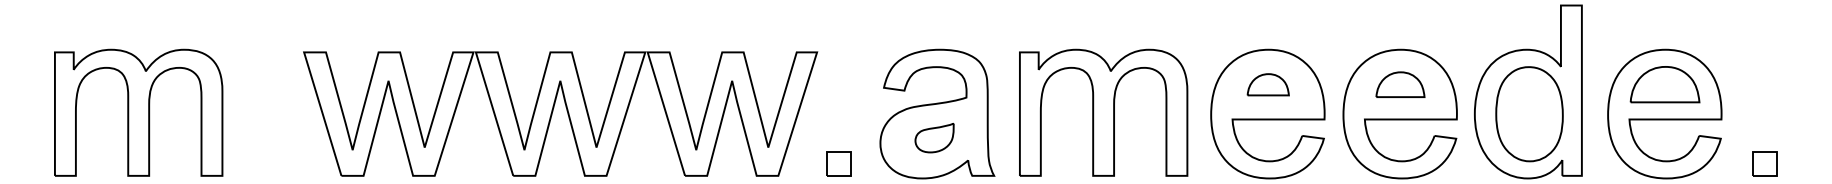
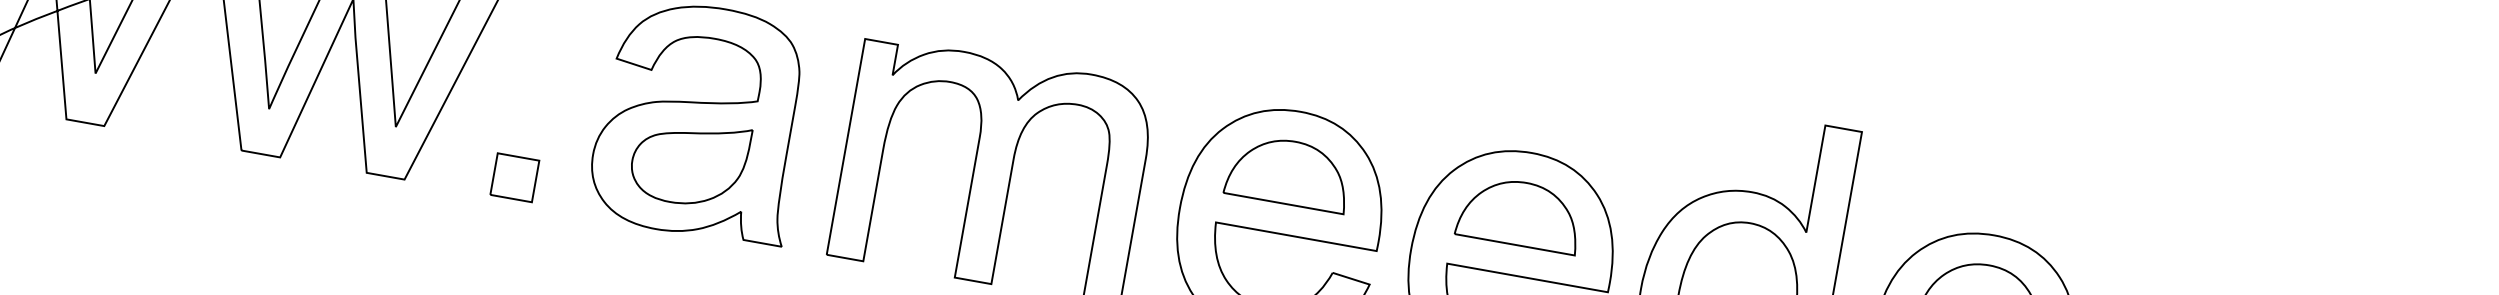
part: (1268, 84) -> (1289, 172), size x1.67
part: (1400, 84) -> (1520, 213), size x1.43
part: (934, 137) -> (689, 161), size x1.67

